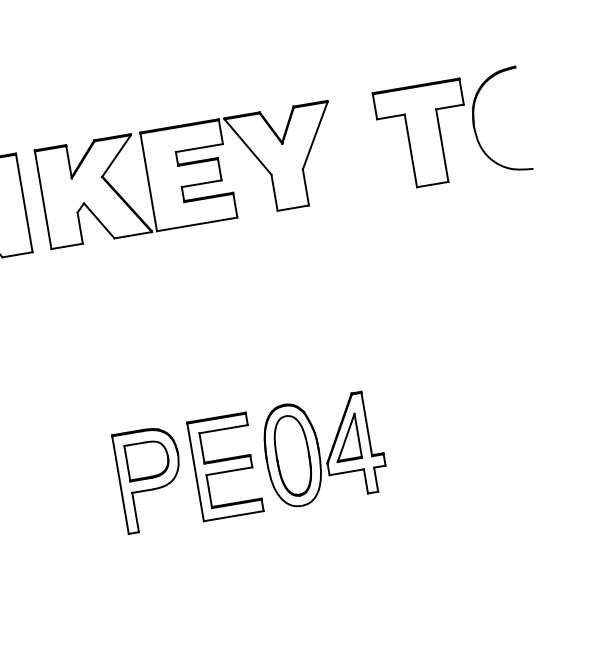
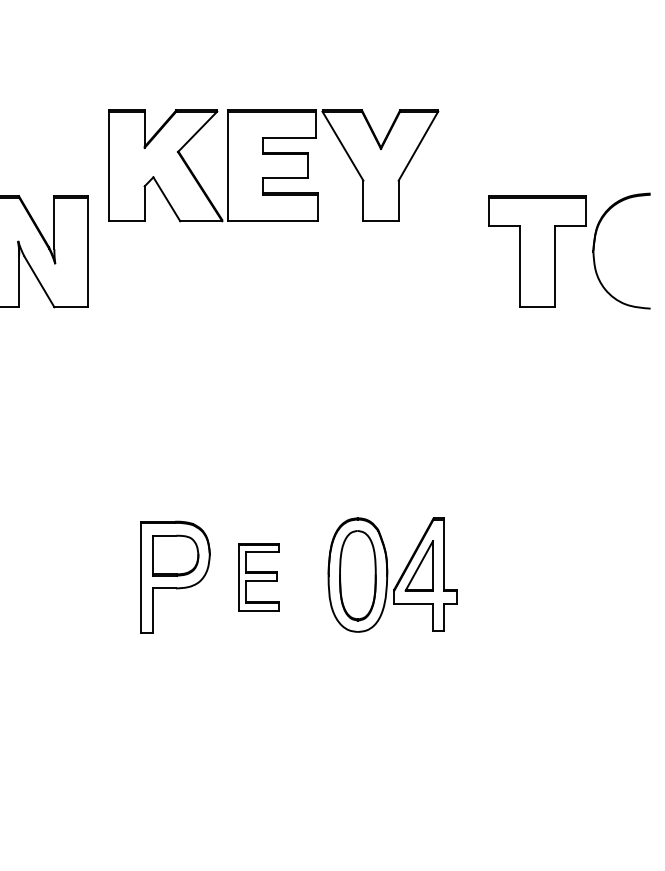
part: (189, 174) -> (273, 165), moved
part: (323, 449) -> (392, 574), moved
part: (225, 467) -> (259, 577), size x0.6

